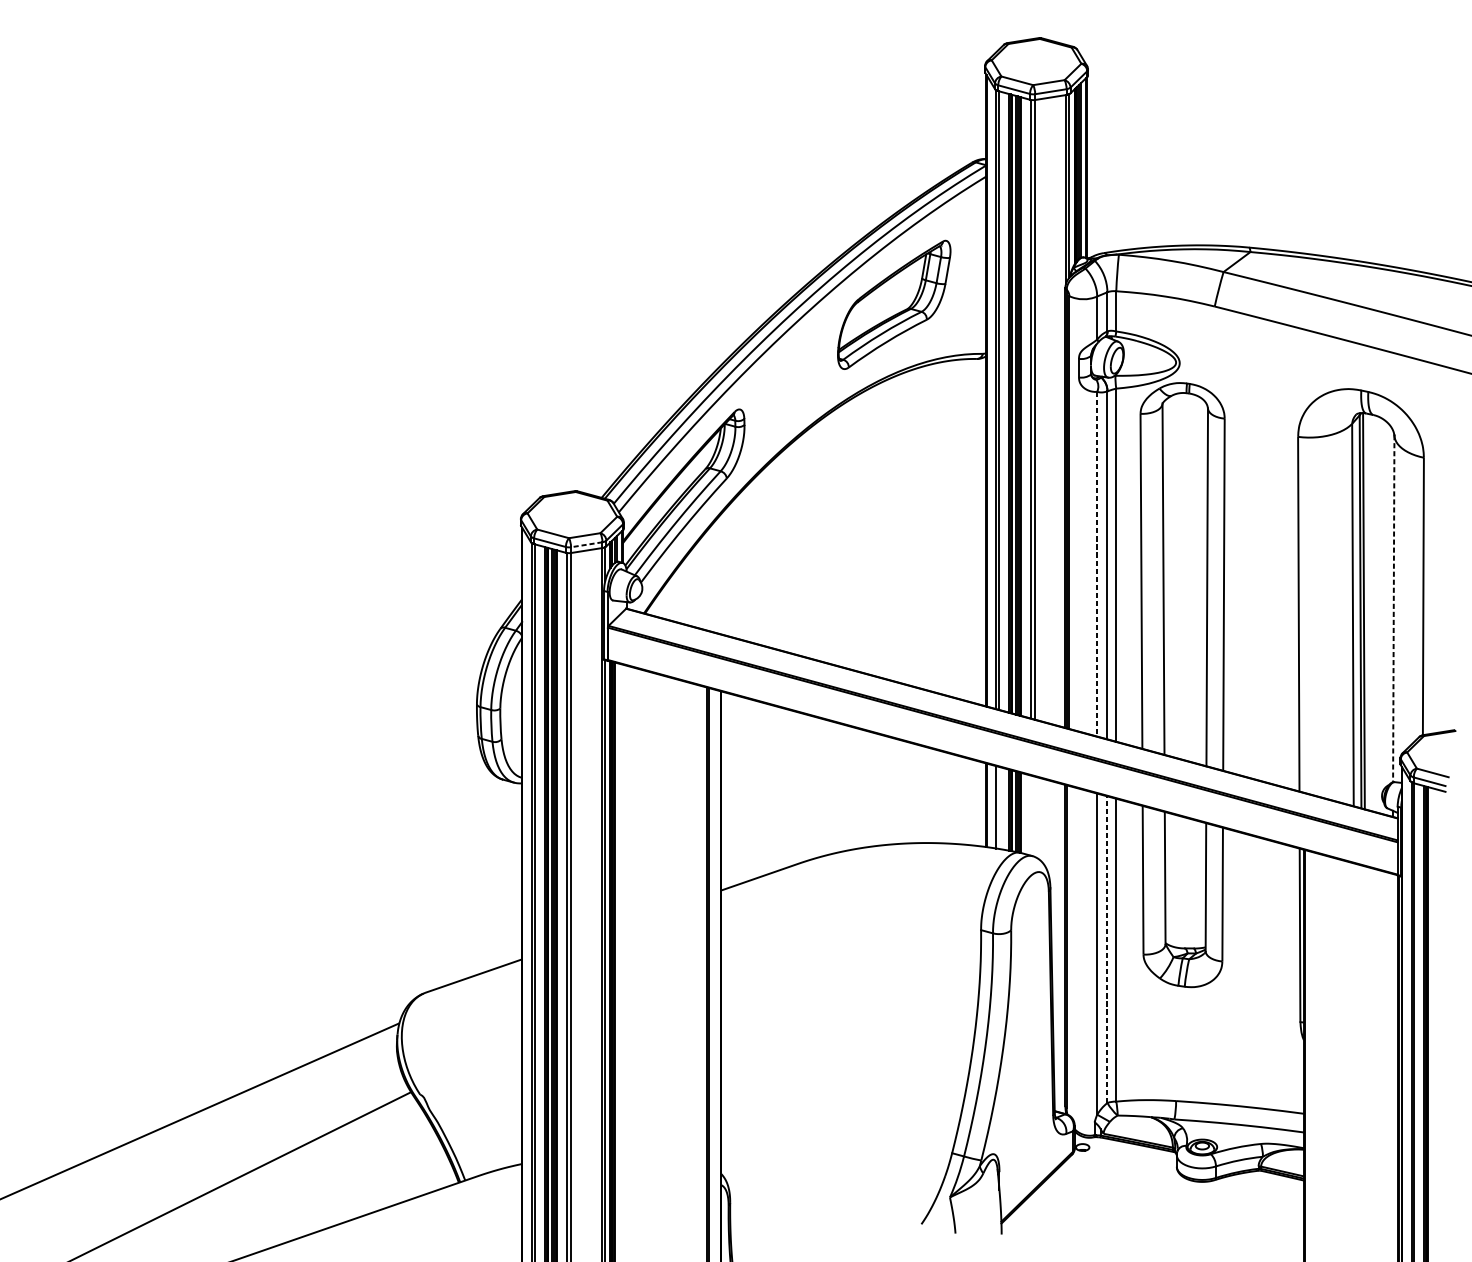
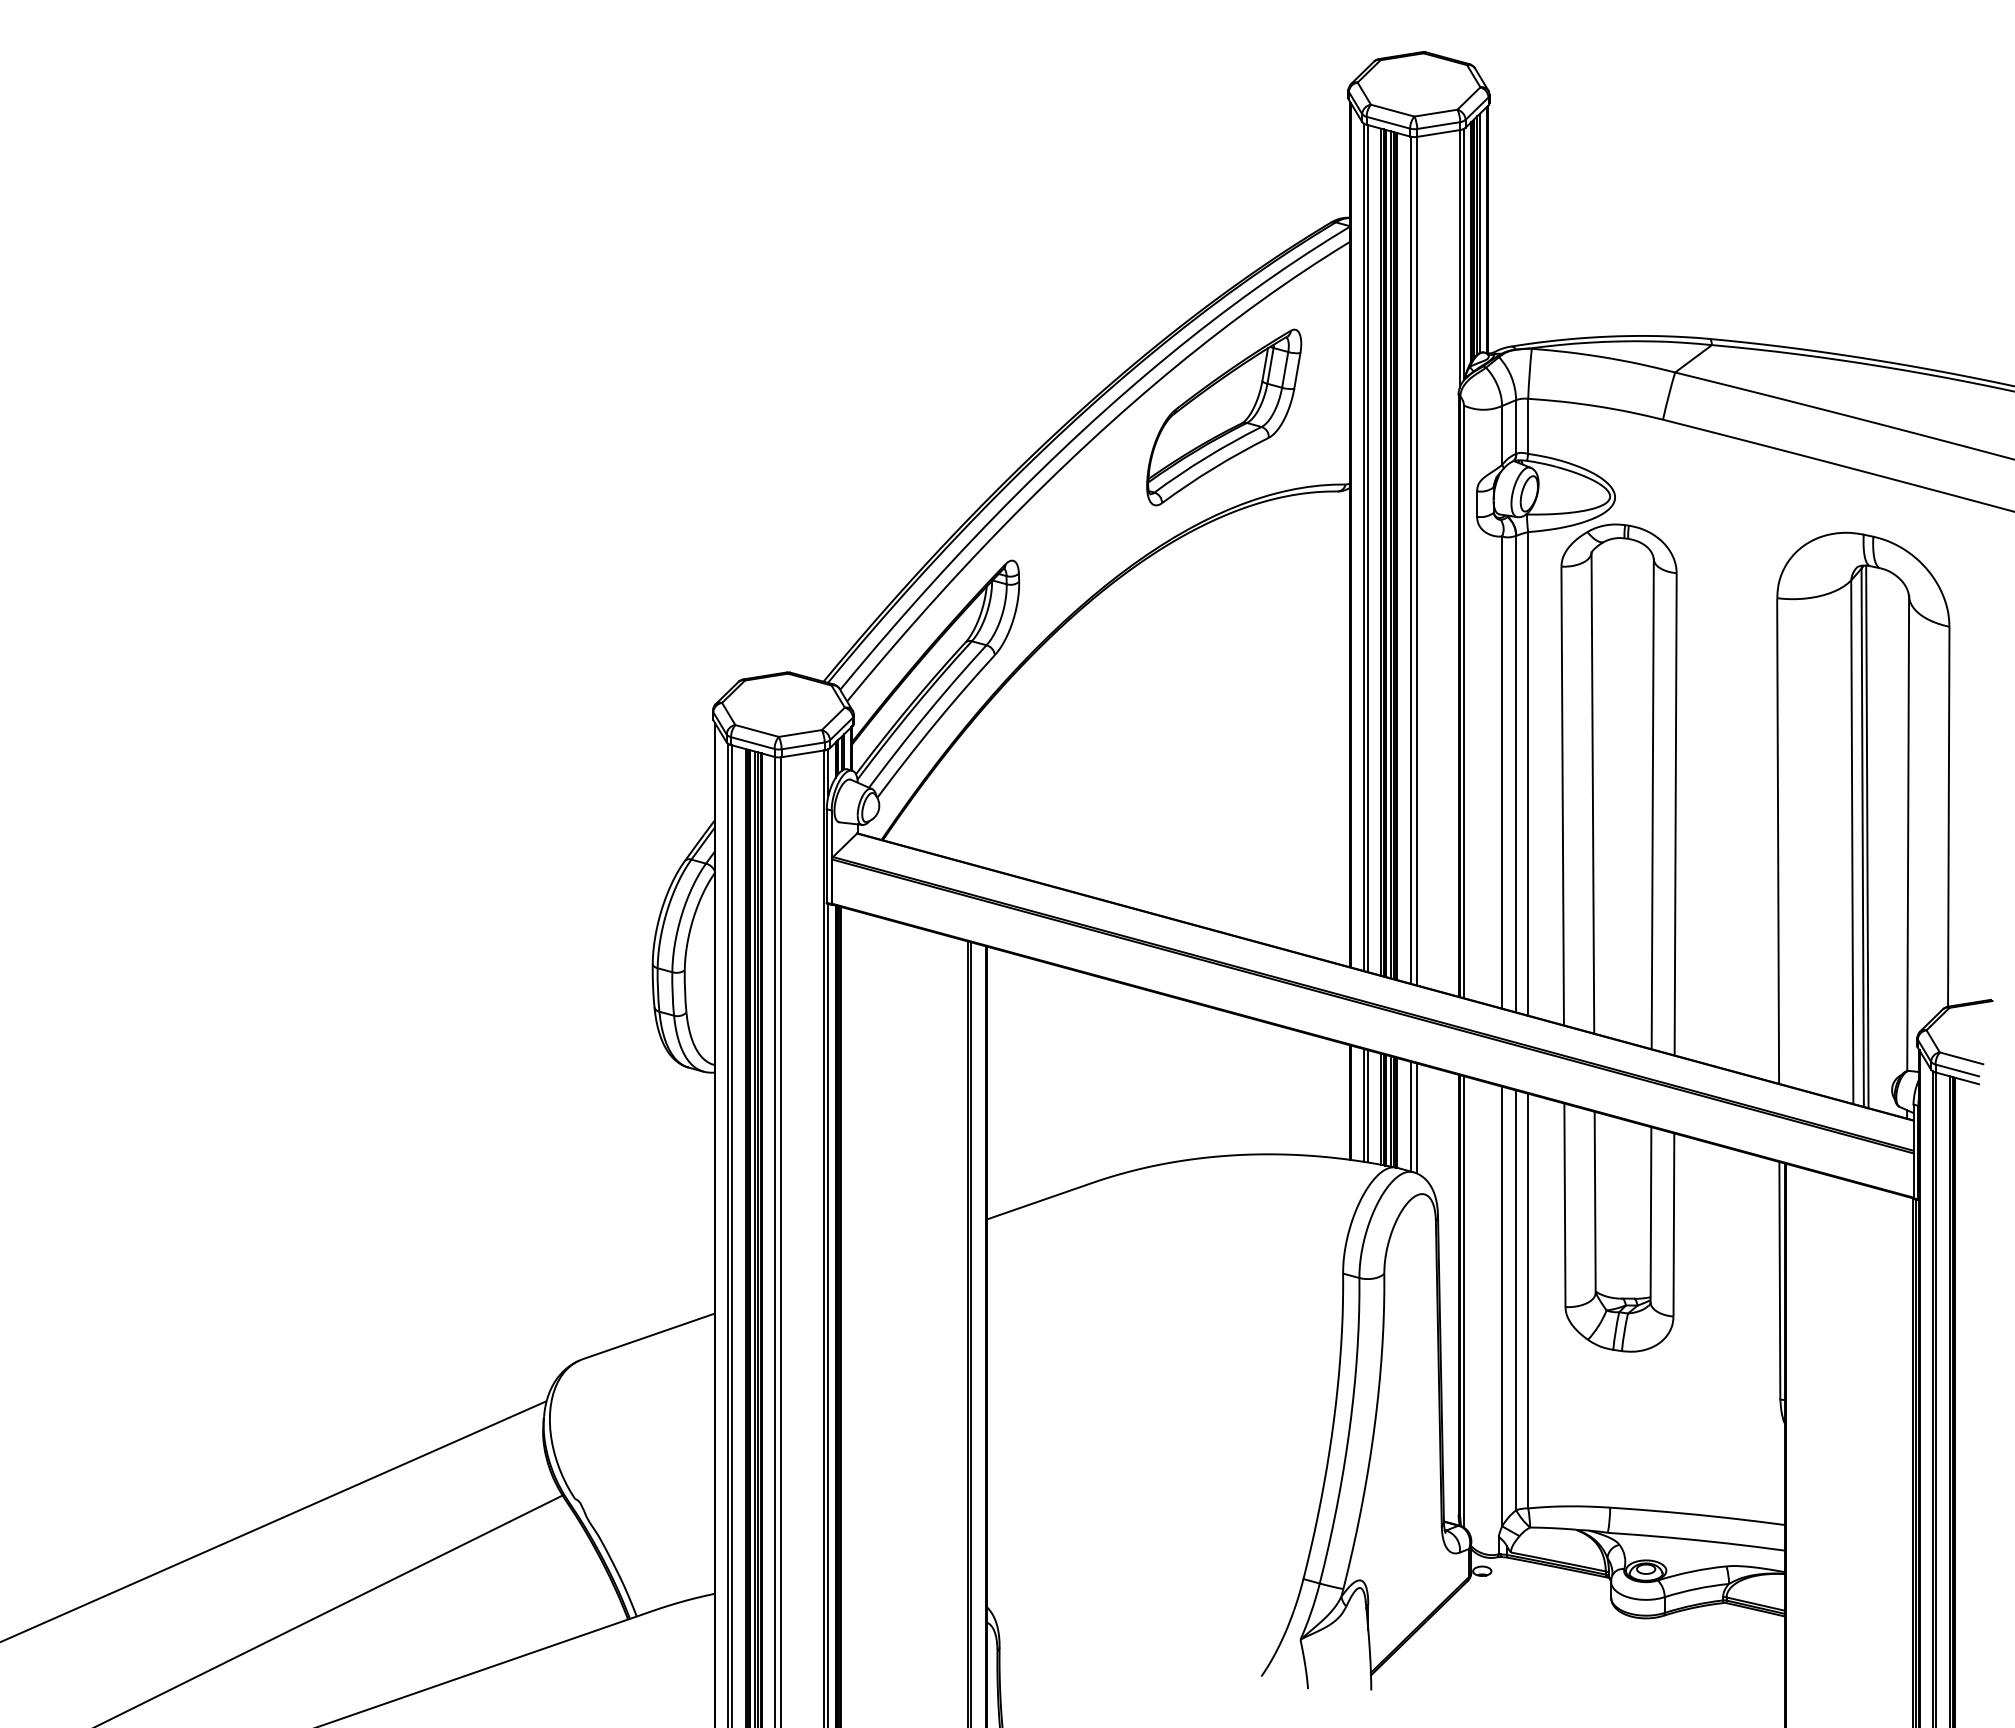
line: (587, 544) -> (803, 745), dashed -> solid
line: (1097, 564) -> (1502, 773), dashed -> solid
line: (1394, 608) -> (1908, 833), dashed -> solid
line: (998, 808) -> (1367, 1106), added
line: (1031, 815) -> (1411, 1116), added
line: (1034, 816) -> (1416, 1118), added
line: (1107, 949) -> (1516, 1300), dashed -> solid
line: (1069, 950) -> (1463, 1301), added

